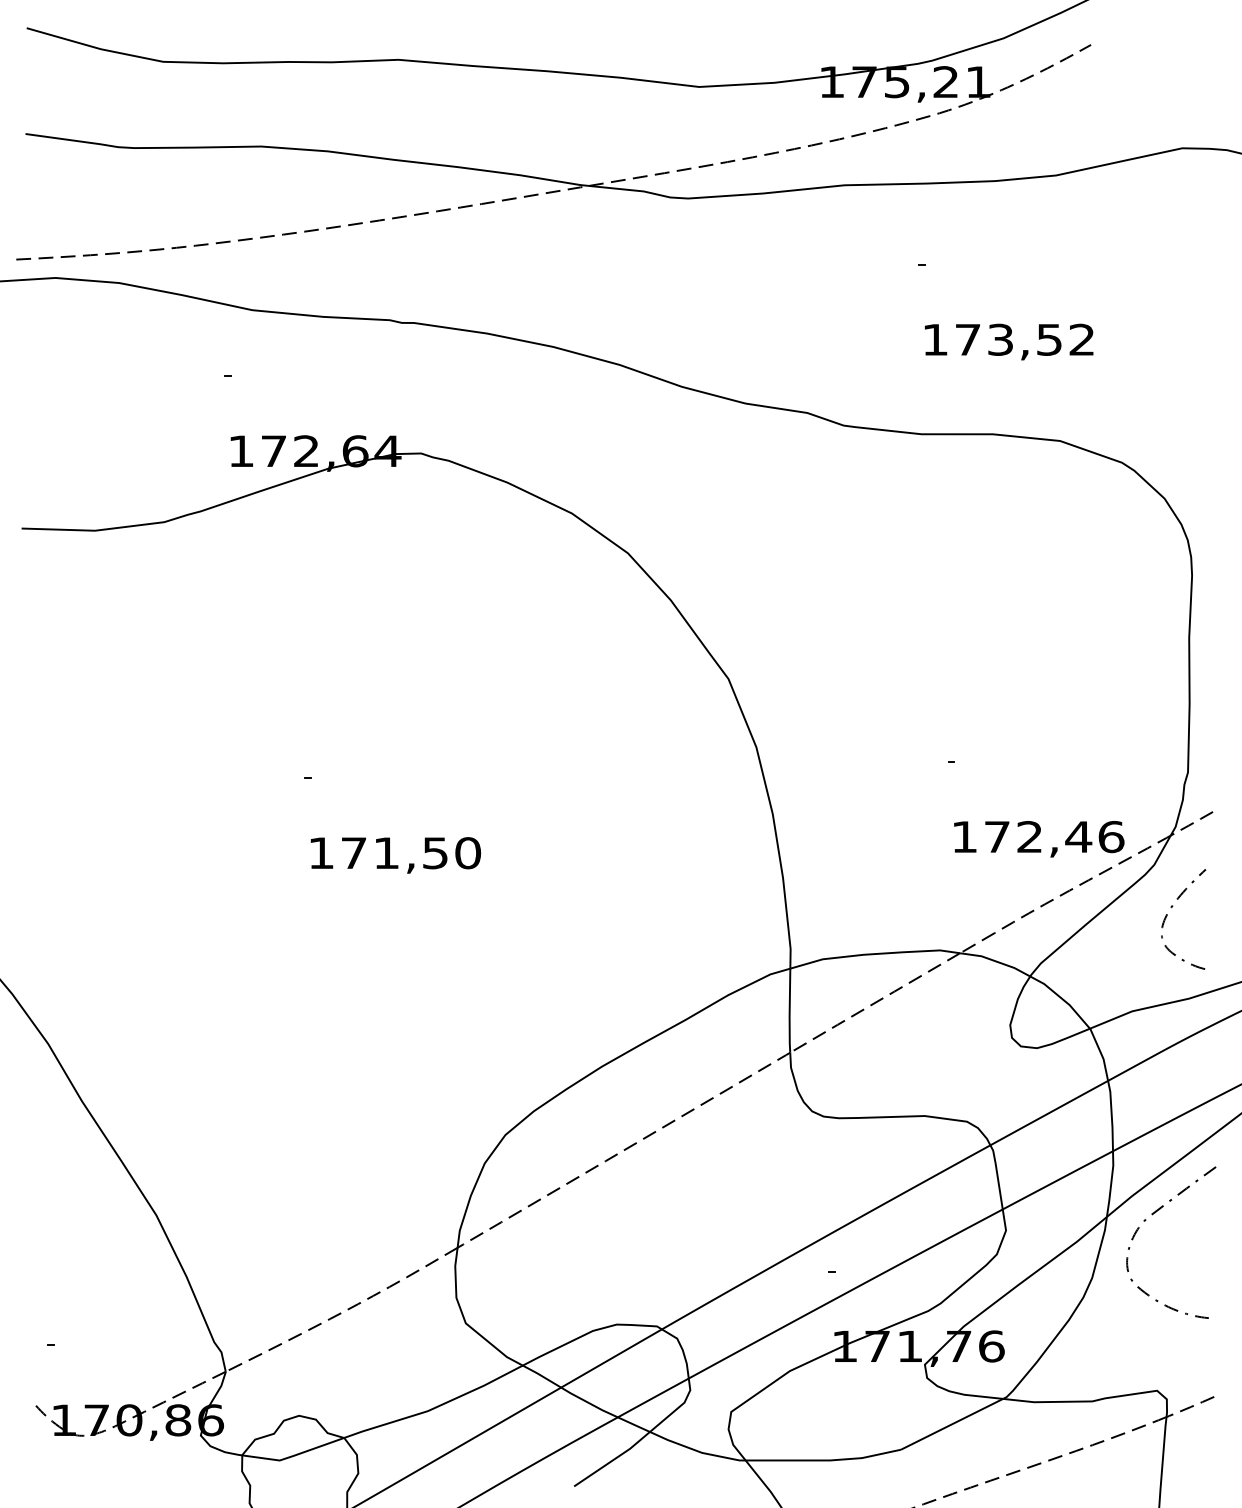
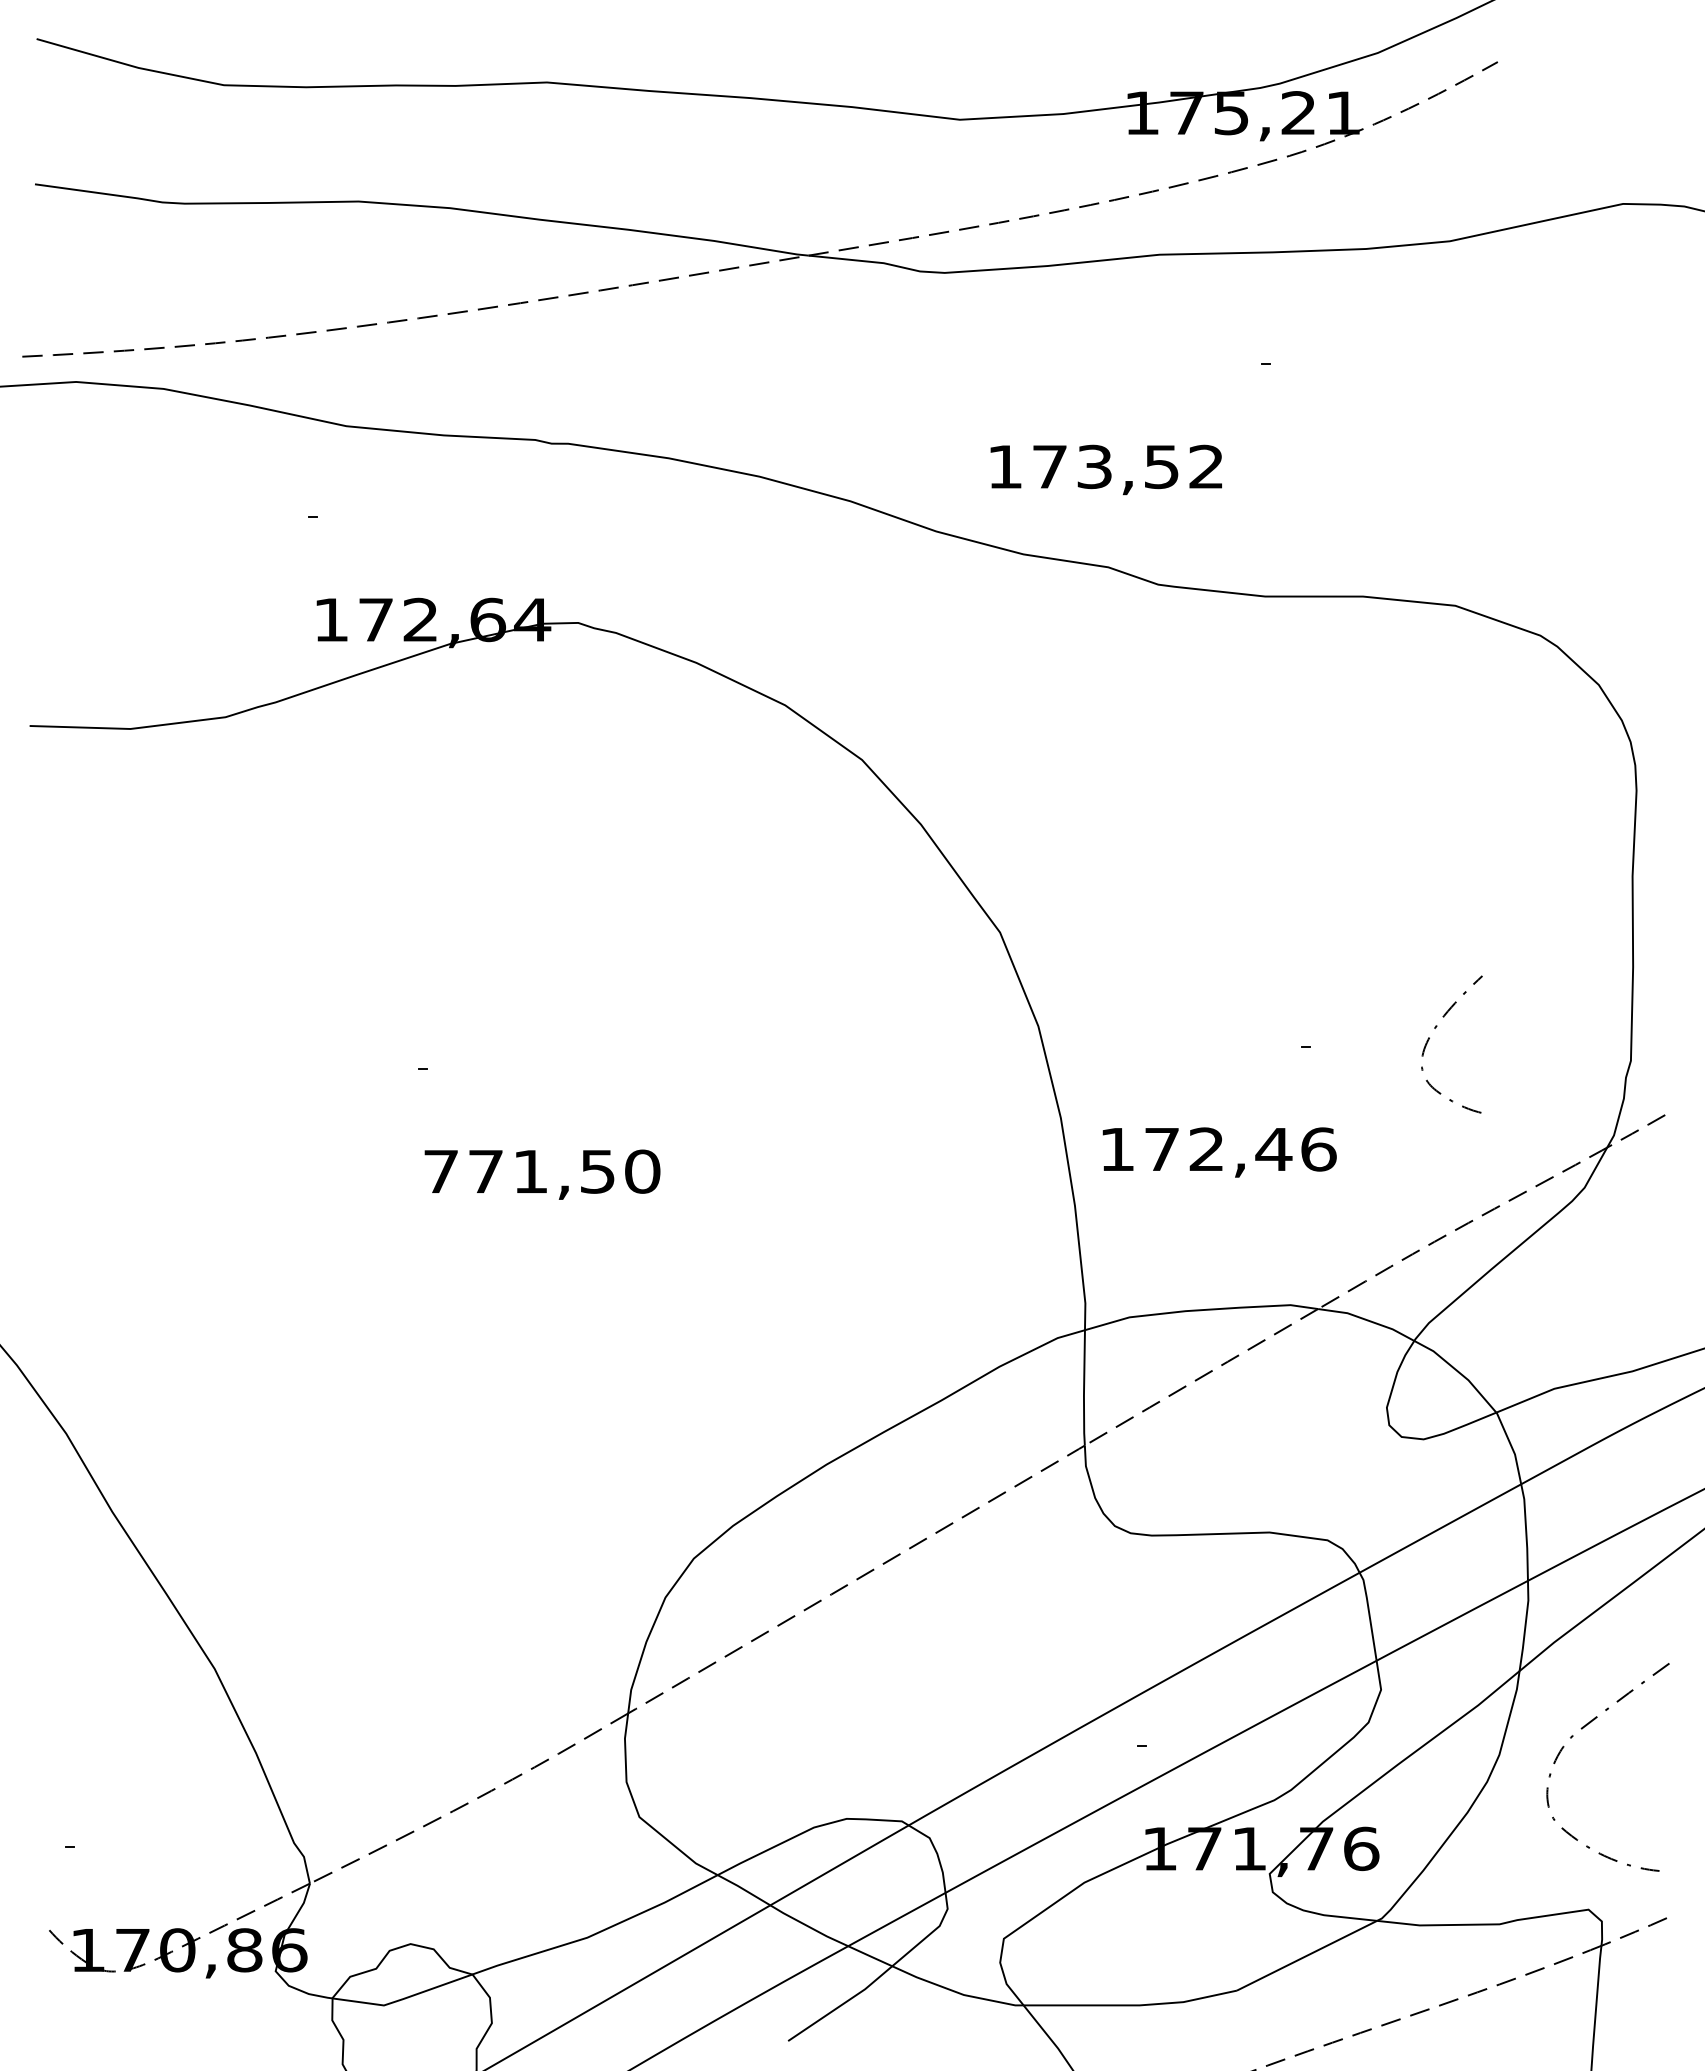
text: (1008, 341) -> (1105, 469), moved
text: (1039, 839) -> (1219, 1152), moved
text: (320, 853) -> (440, 1171), 171,50 -> 771,50
curve: (1167, 915) -> (1429, 1039), moved
curve: (1152, 1215) -> (1582, 1729), moved

